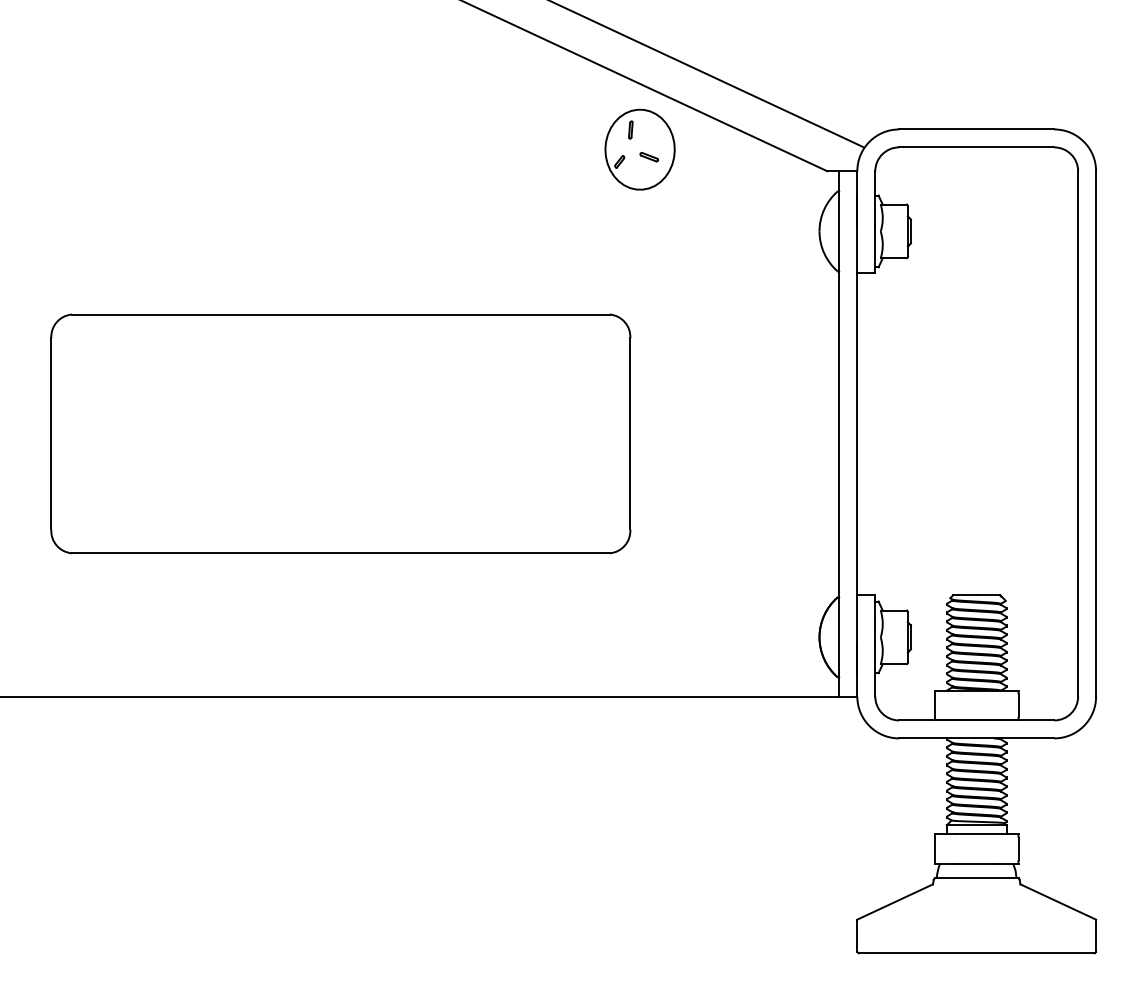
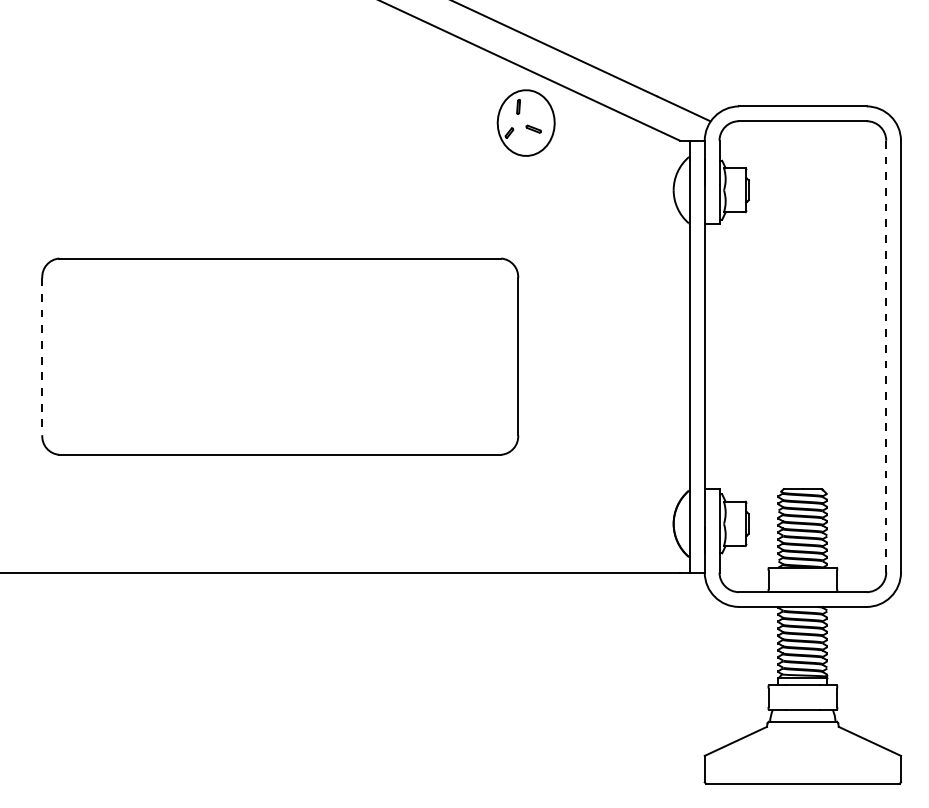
line: (51, 433) -> (42, 356), solid -> dashed
line: (1078, 433) -> (886, 356), solid -> dashed

